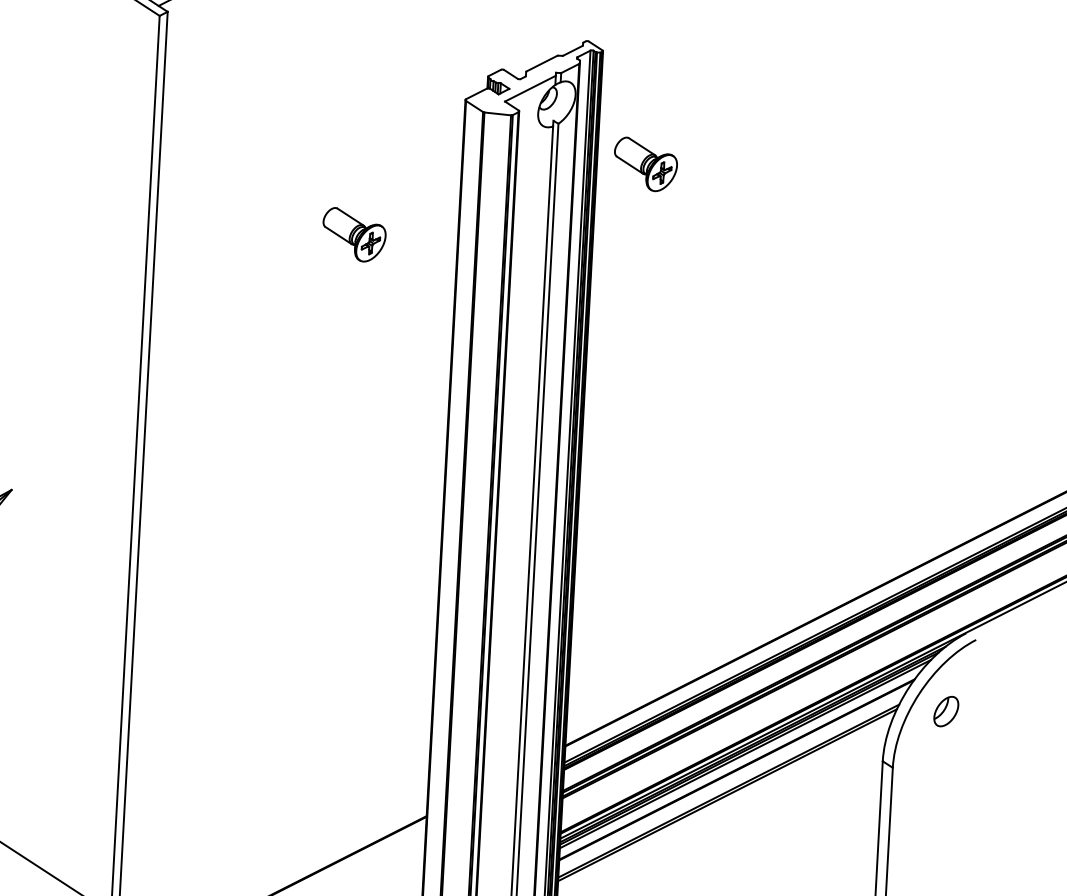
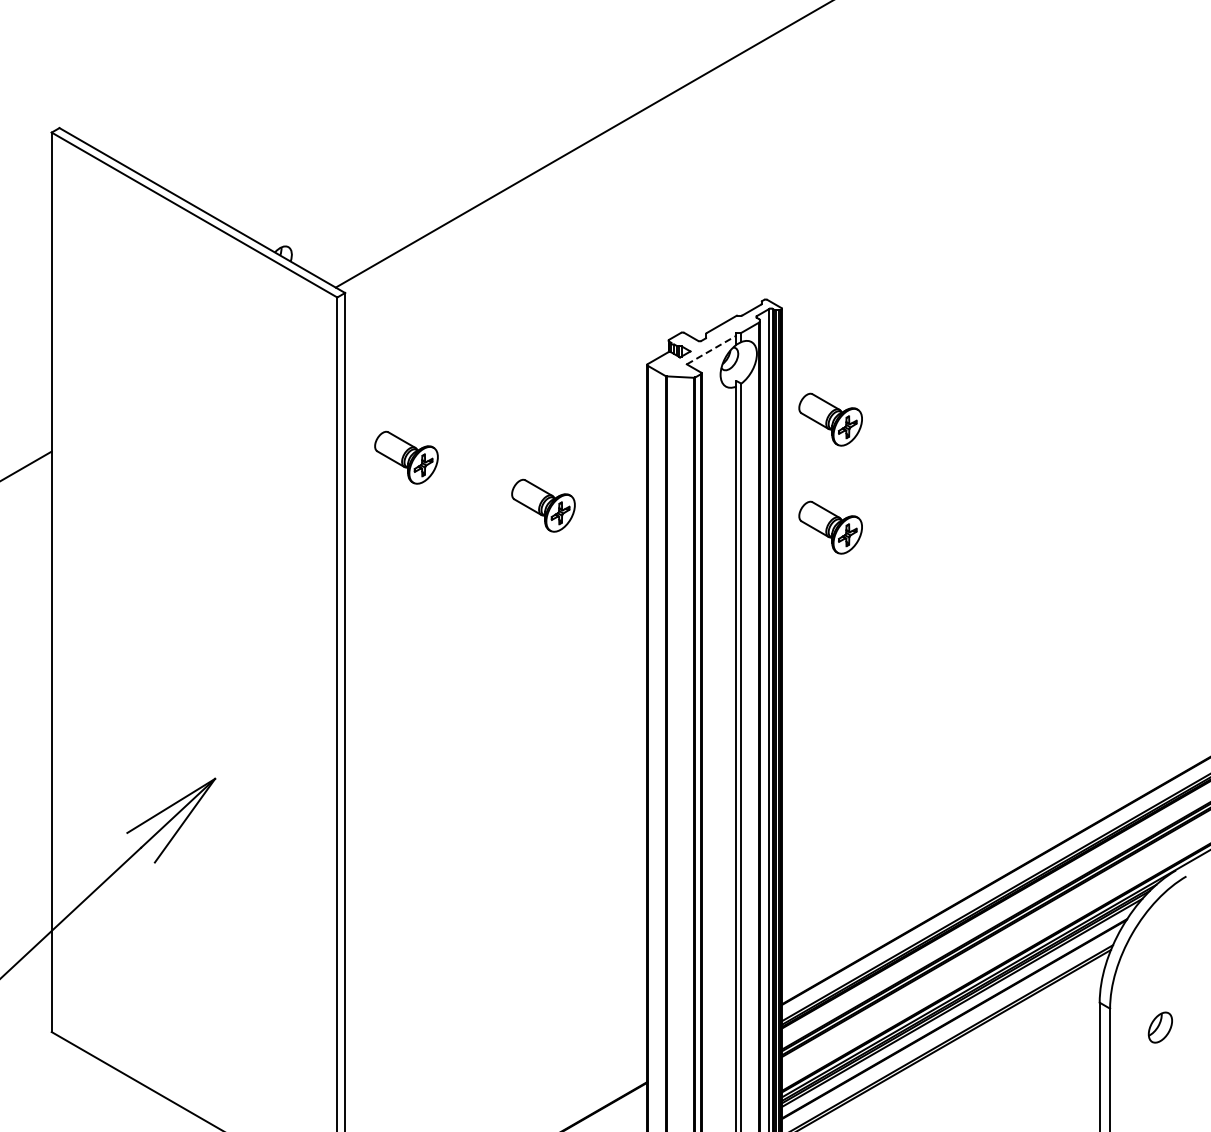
line: (530, 88) -> (711, 349), solid -> dashed
part: (220, 179) -> (406, 457), added
part: (639, 272) -> (830, 527), added
part: (945, 711) -> (1159, 1027), moved

